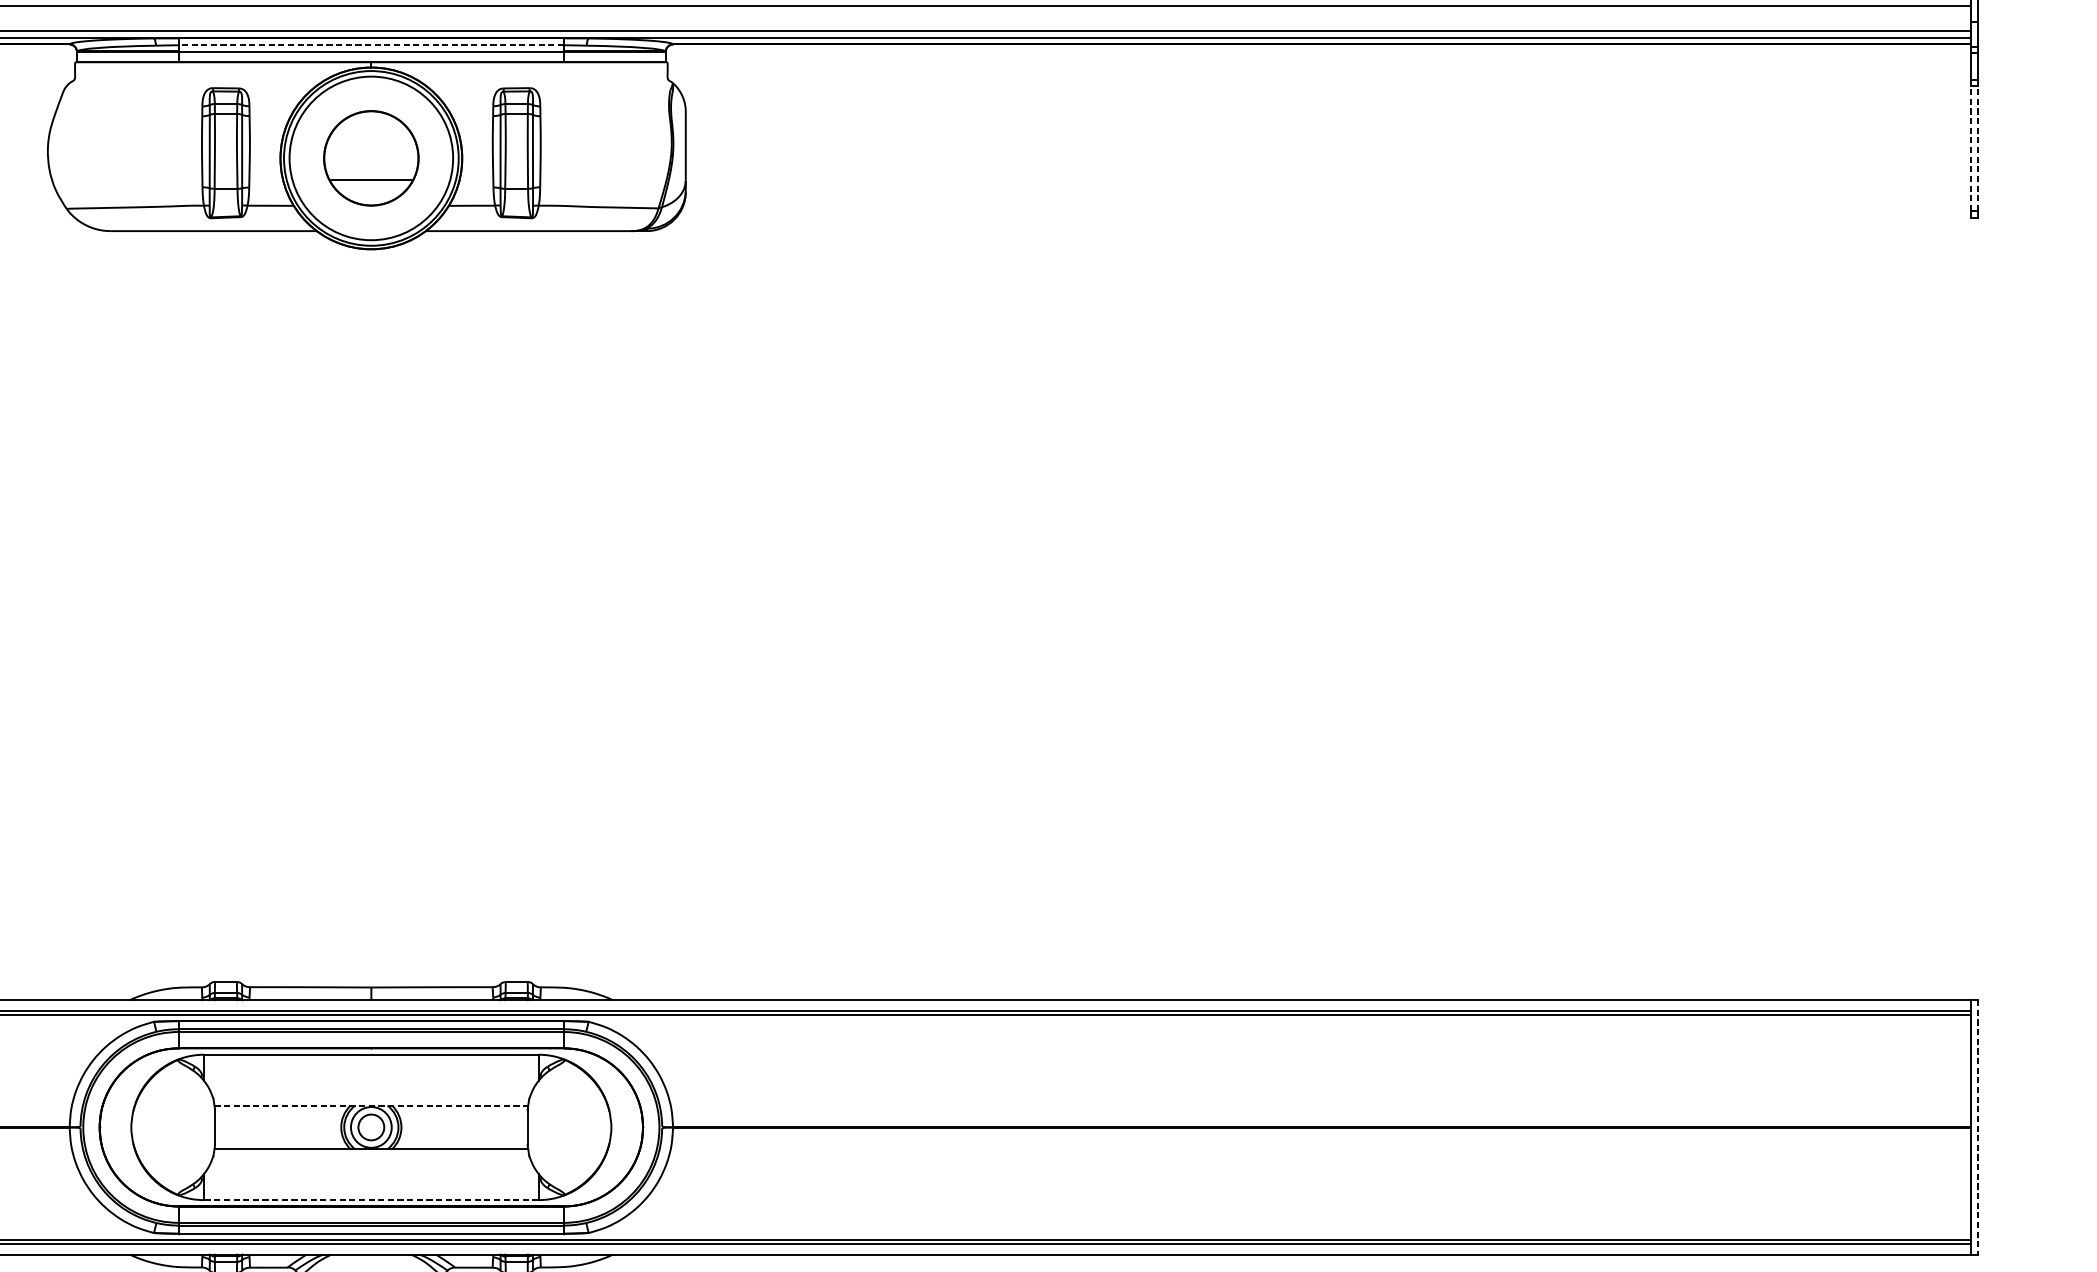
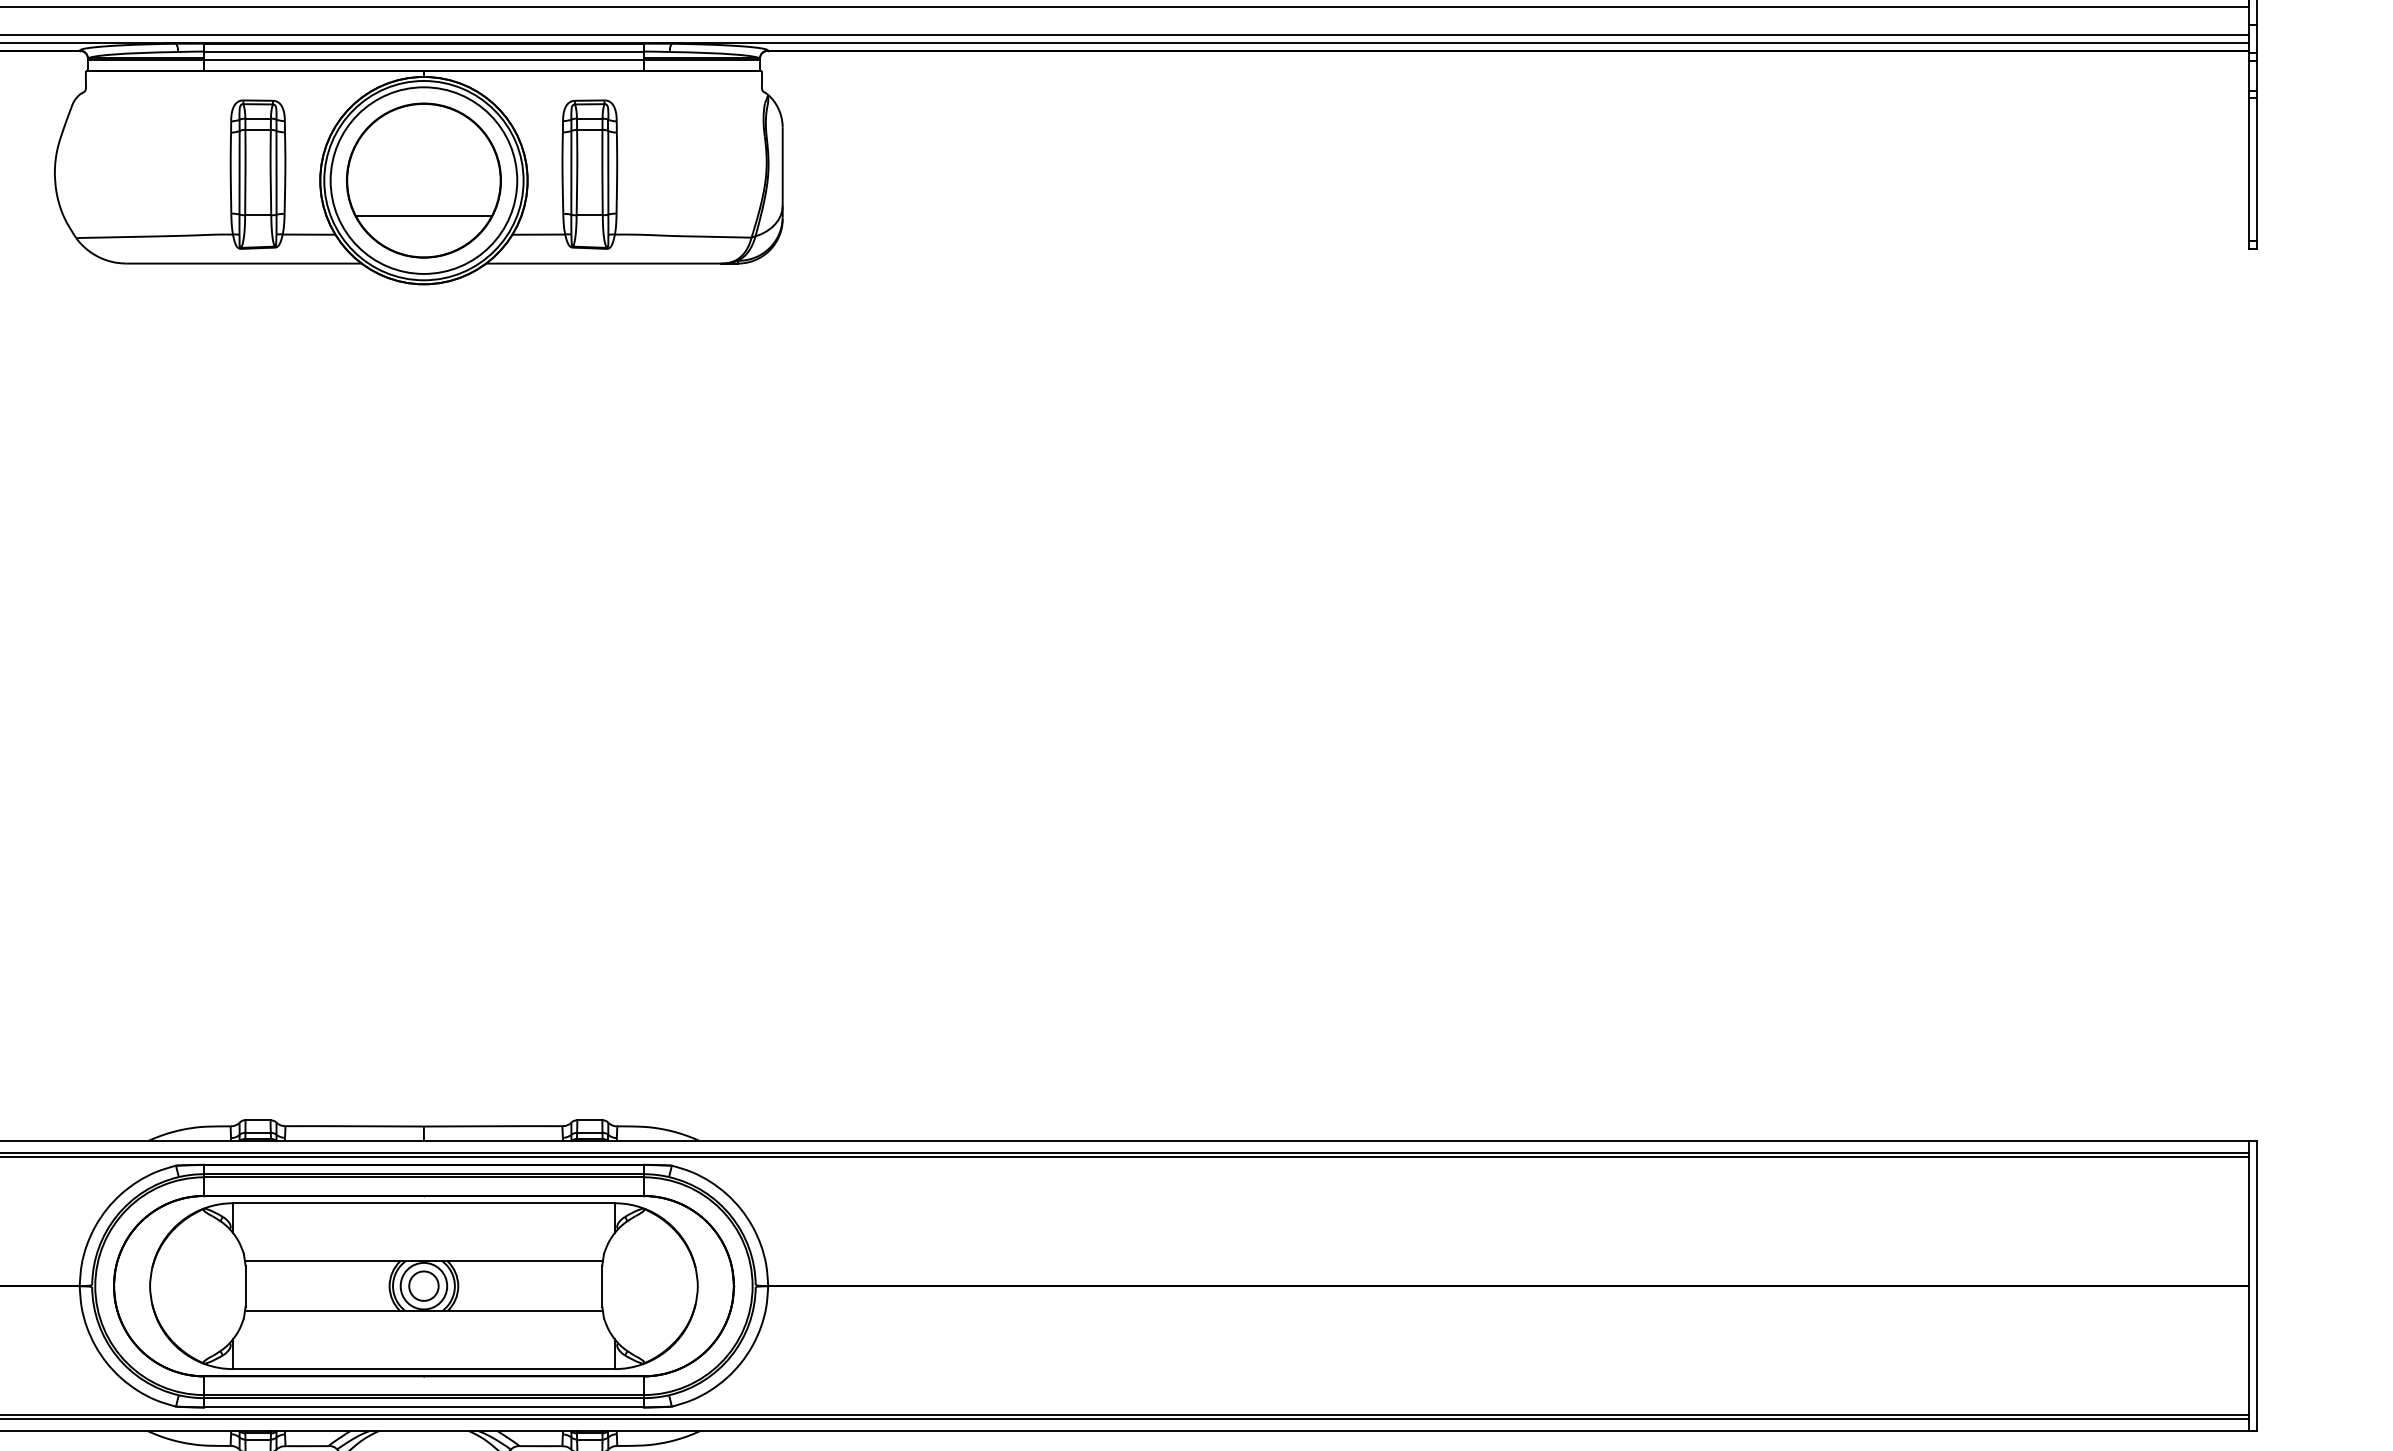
line: (370, 45) -> (423, 51), dashed -> solid
line: (1970, 147) -> (2248, 168), dashed -> solid
line: (1978, 147) -> (2257, 168), dashed -> solid
part: (370, 158) -> (423, 180), size x1.43
line: (370, 1105) -> (423, 1261), dashed -> solid
line: (1978, 1127) -> (2257, 1286), dashed -> solid
line: (370, 1200) -> (423, 1369), dashed -> solid

